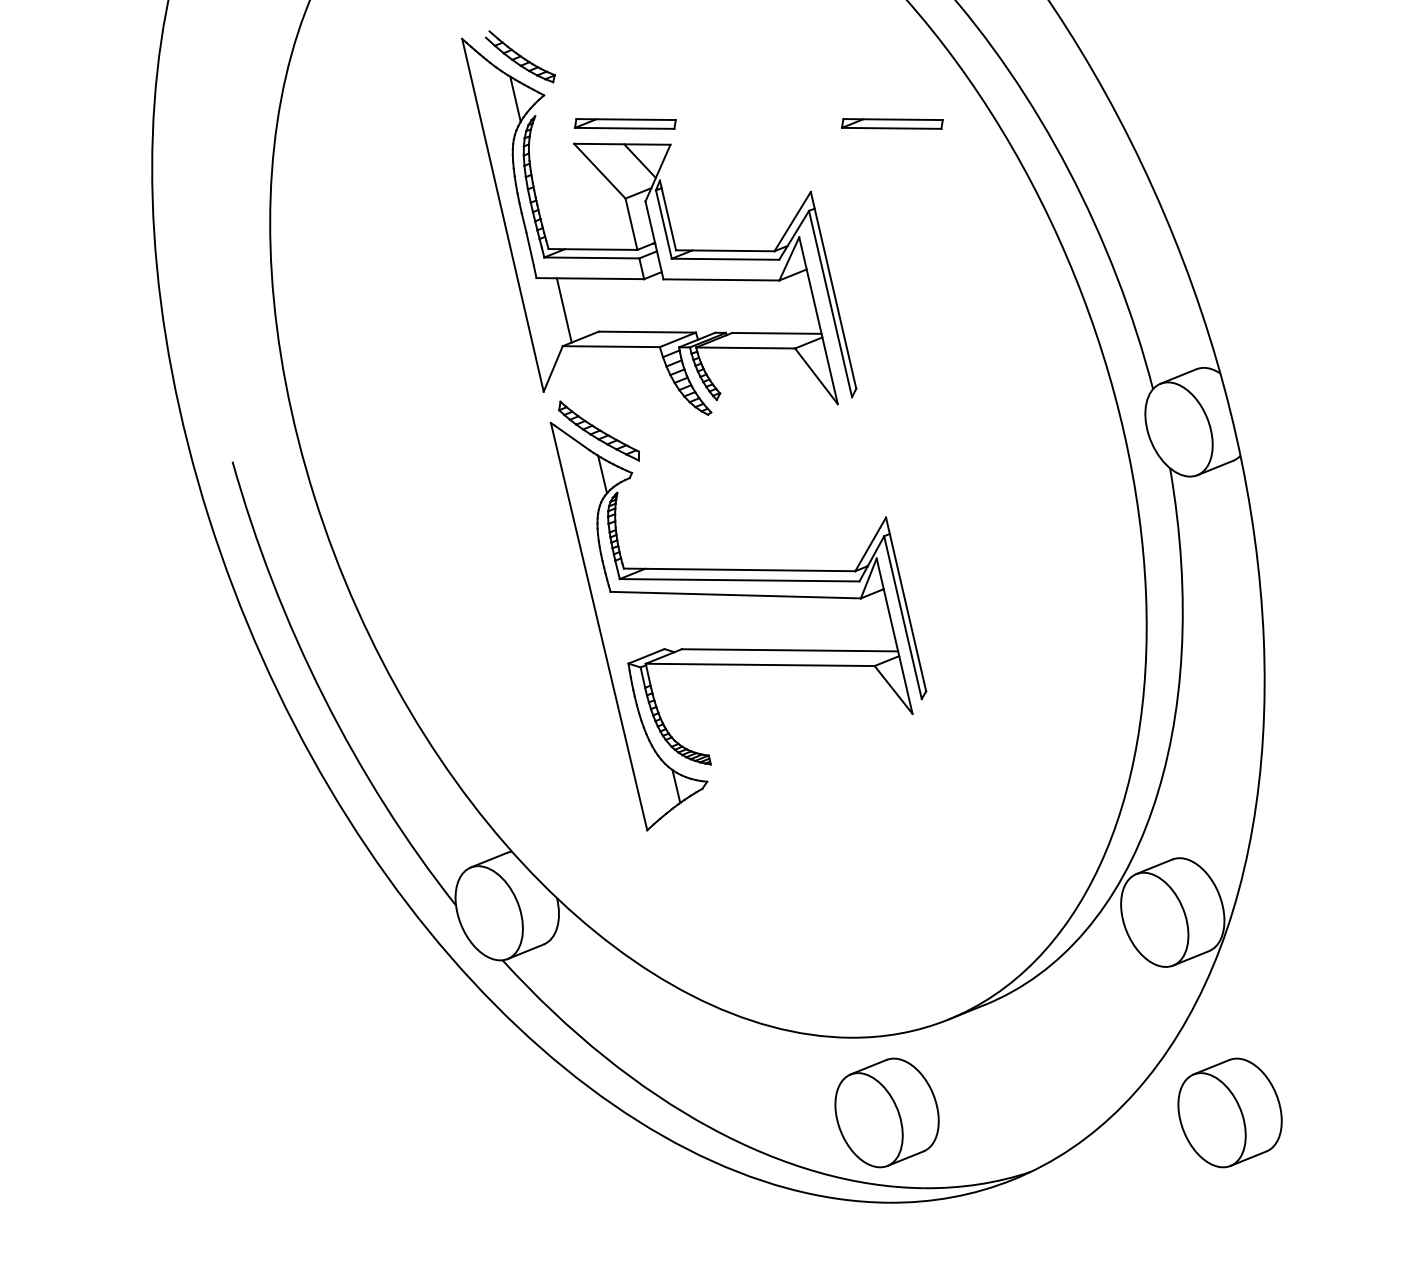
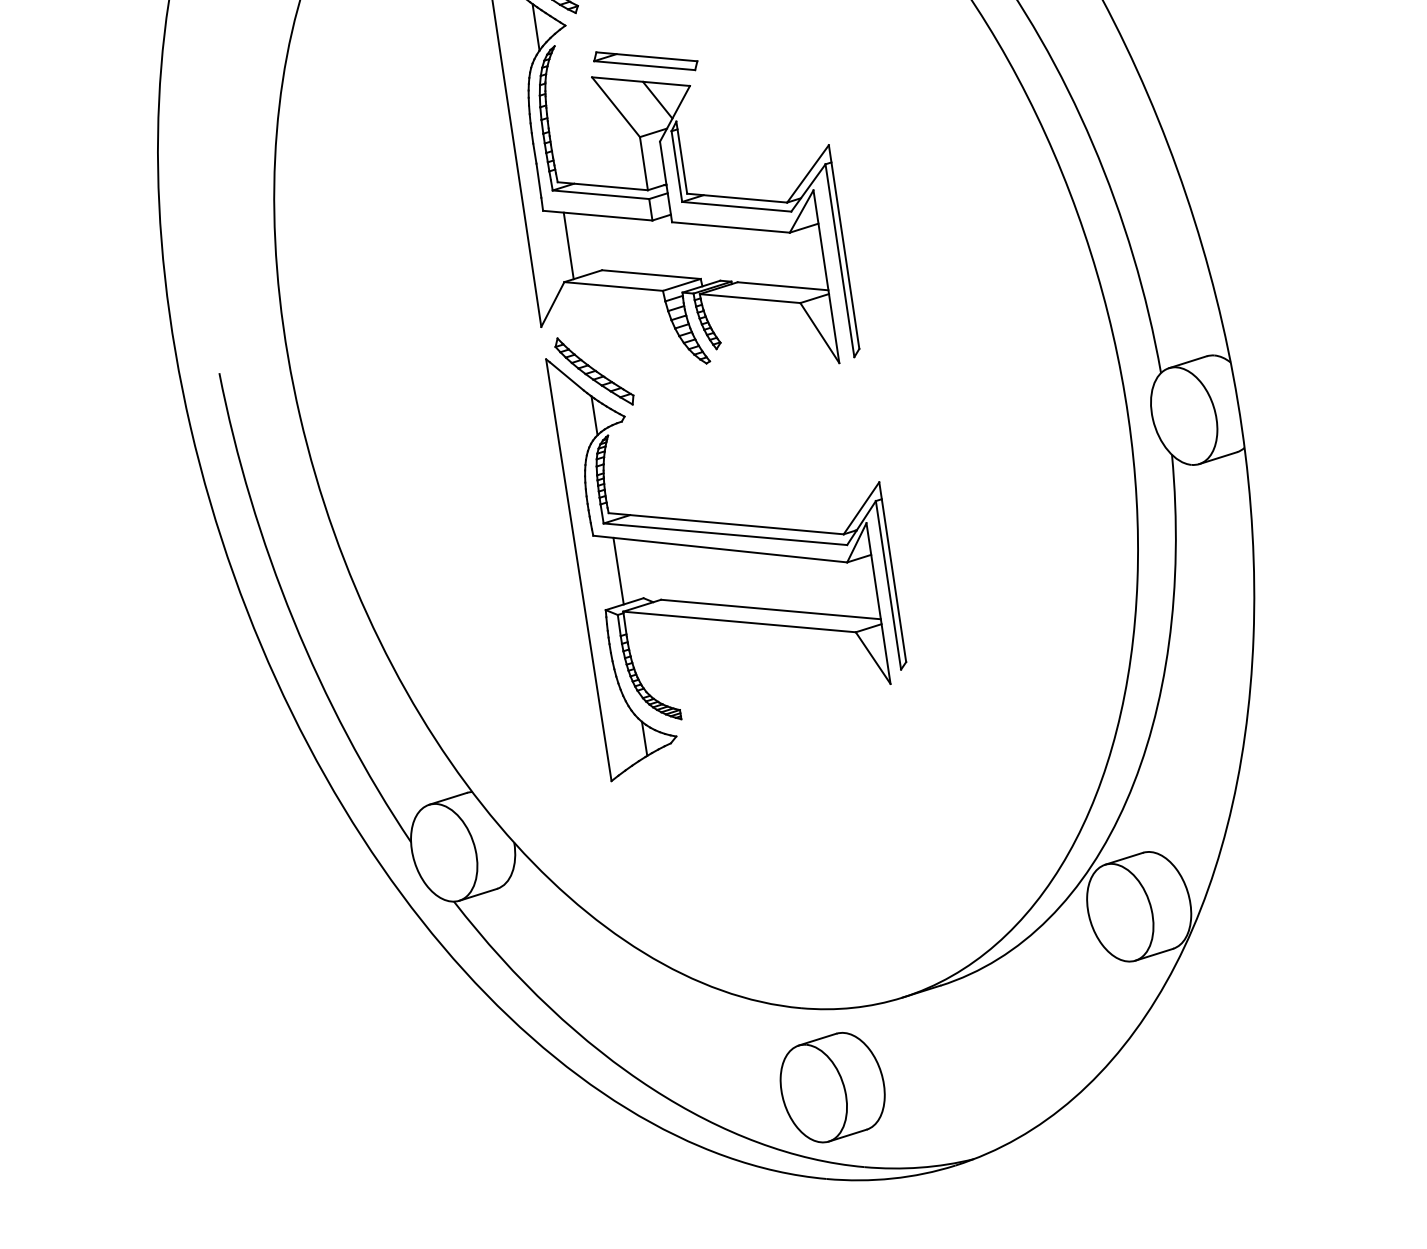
part: (892, 123) -> (917, 82), removed
line: (637, 624) -> (618, 571), added
part: (1229, 1112) -> (1180, 1114), removed

